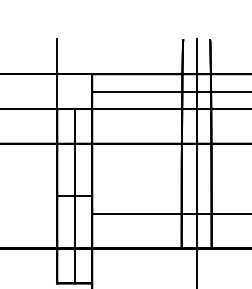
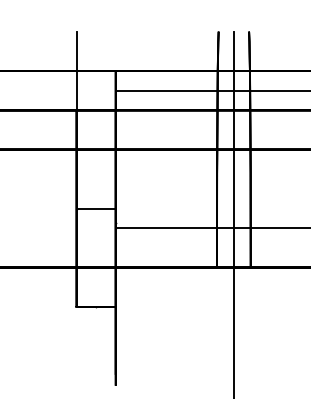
line: (74, 196) -> (96, 208), removed

